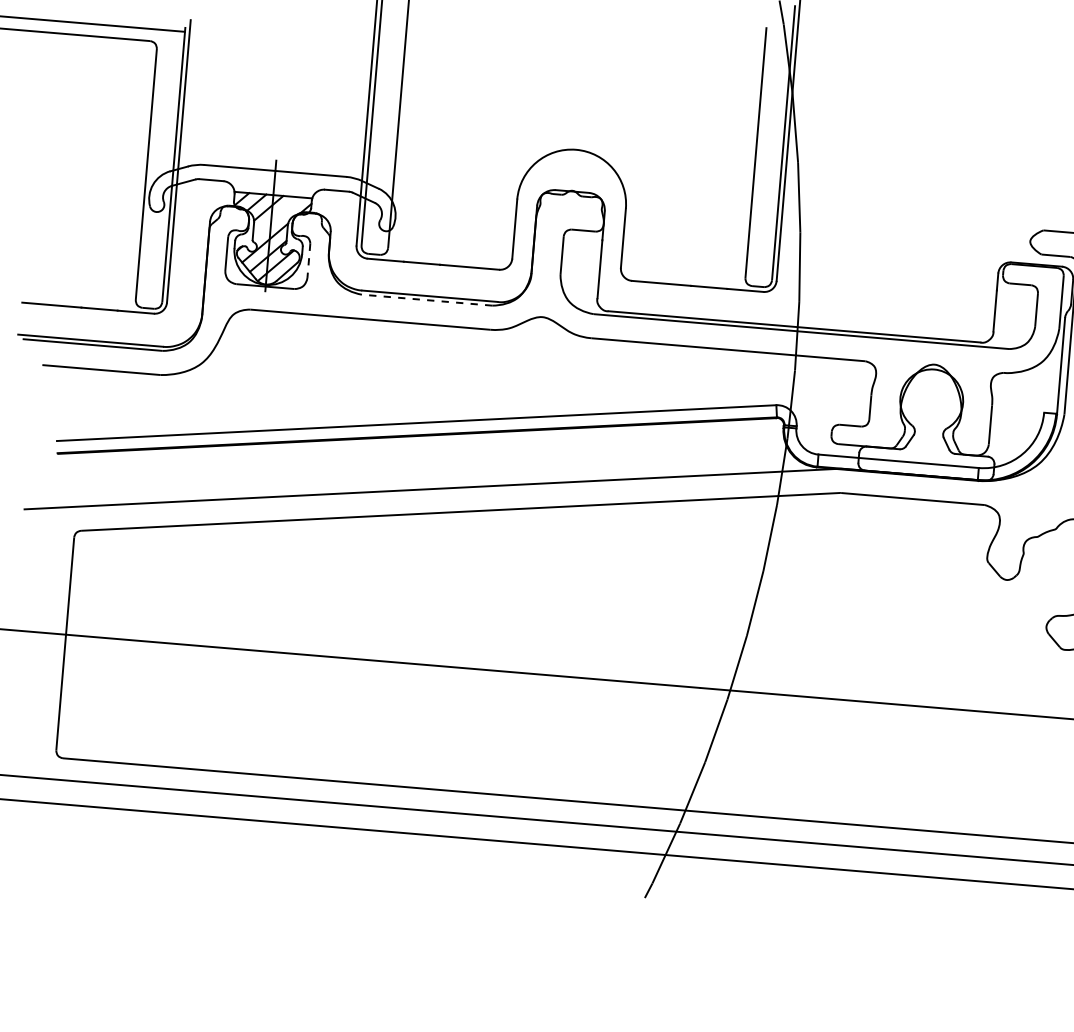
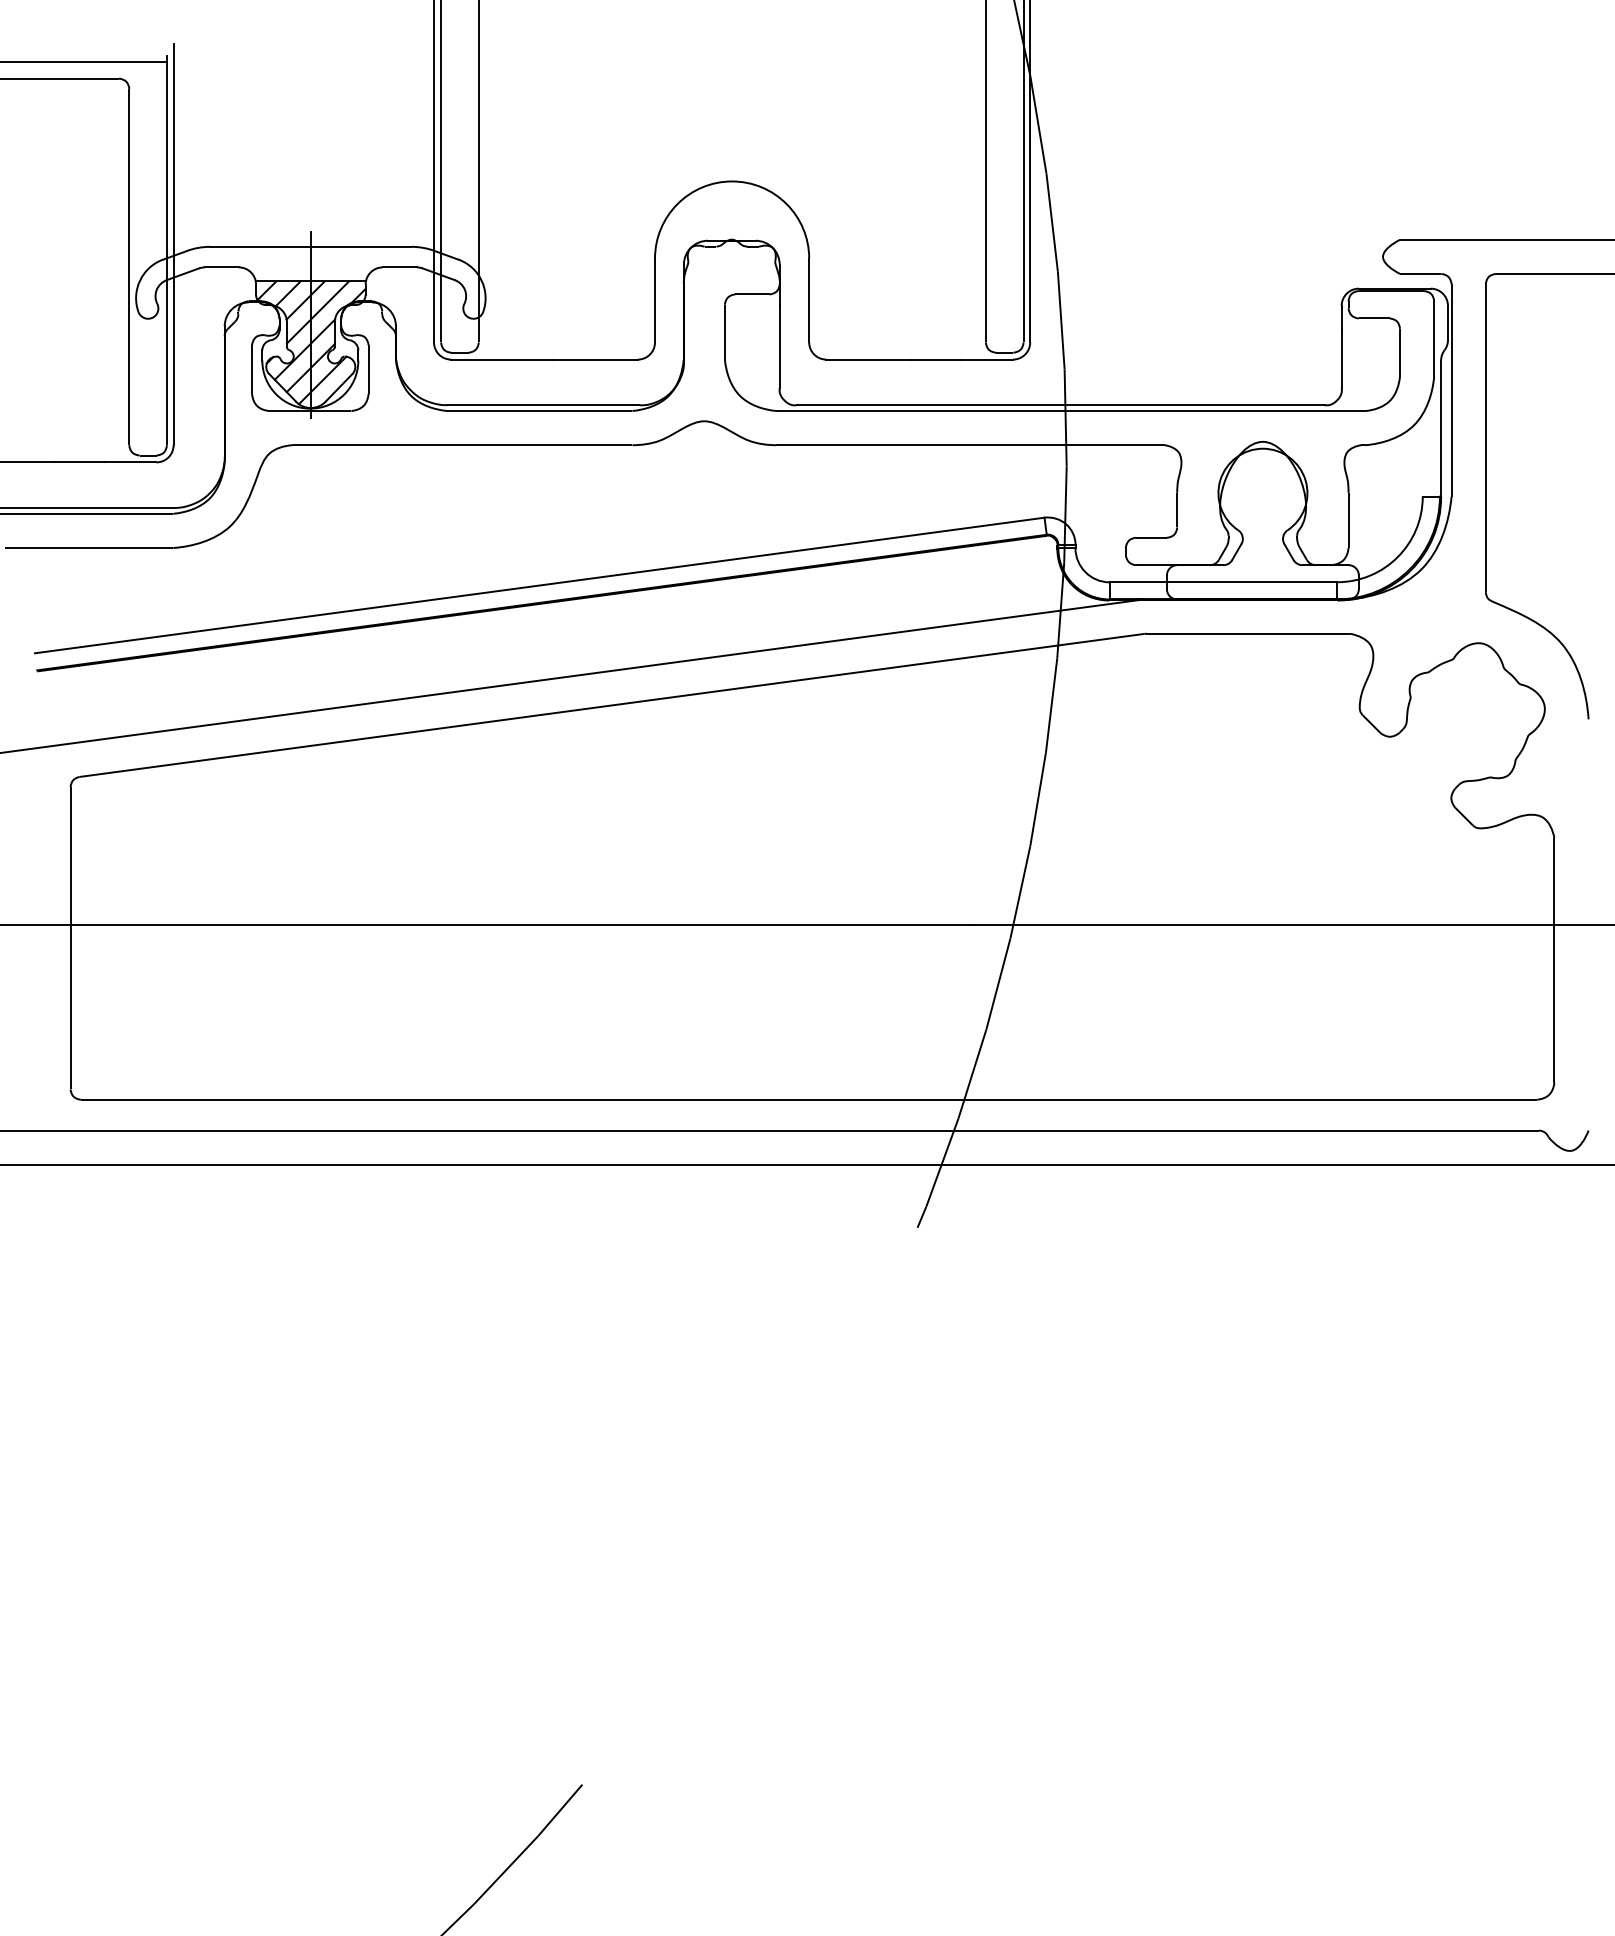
line: (276, 217) -> (317, 312), added
line: (308, 261) -> (368, 370), dashed -> solid
line: (426, 300) -> (539, 411), dashed -> solid

